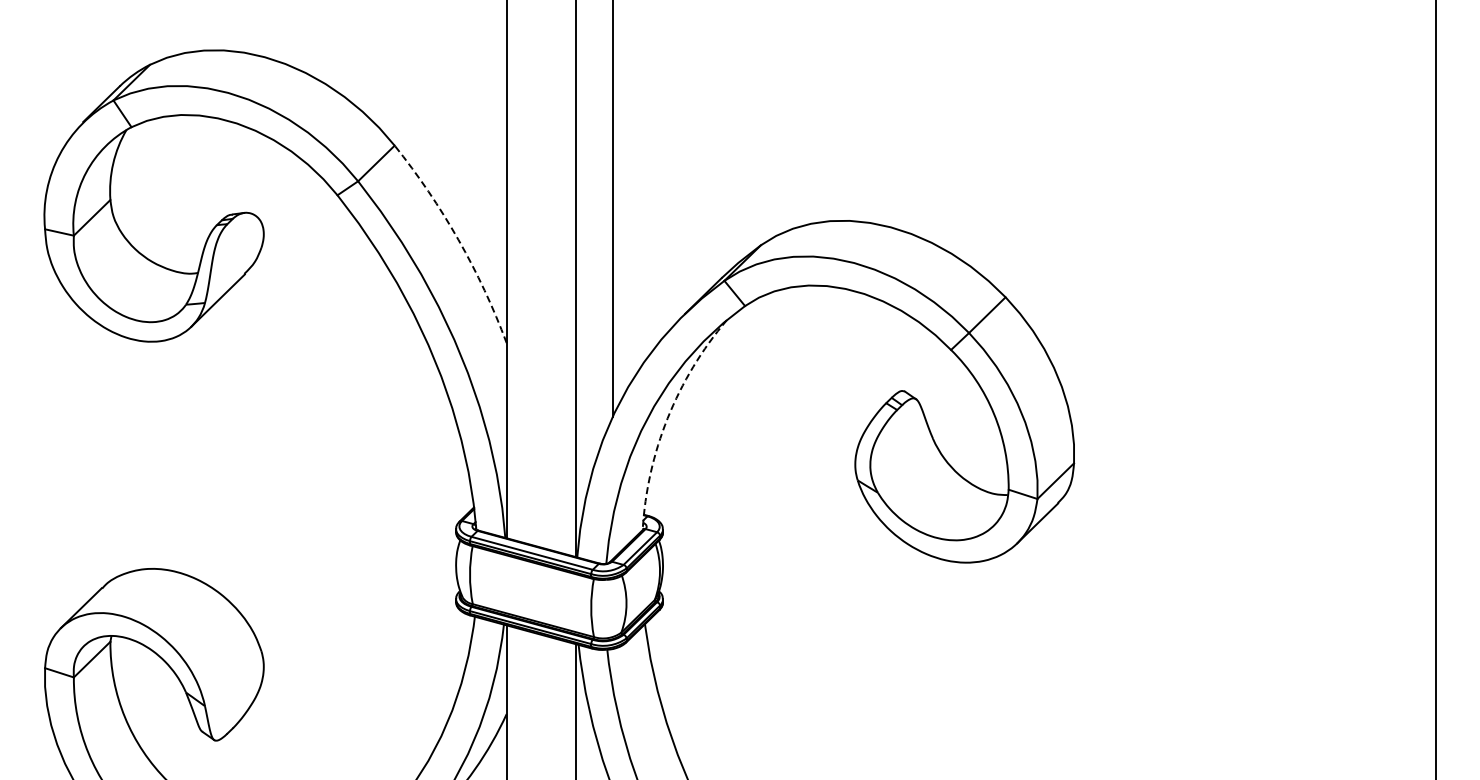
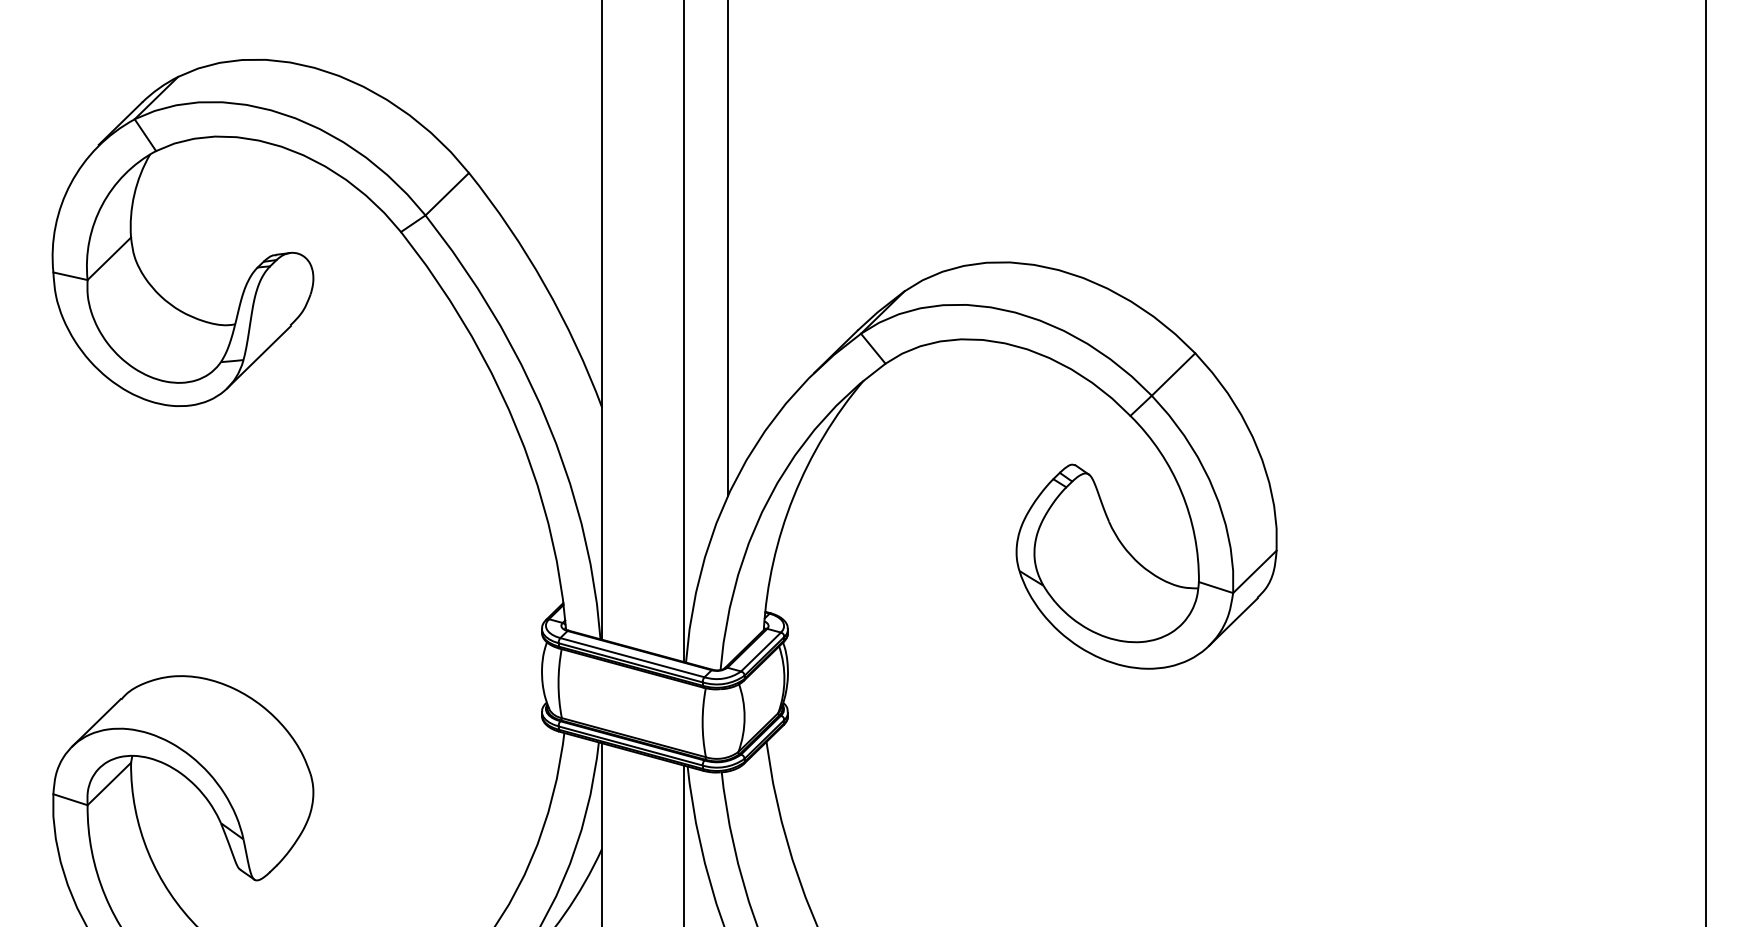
arc: (458, 239) -> (544, 284), dashed -> solid
arc: (667, 418) -> (793, 497), dashed -> solid

